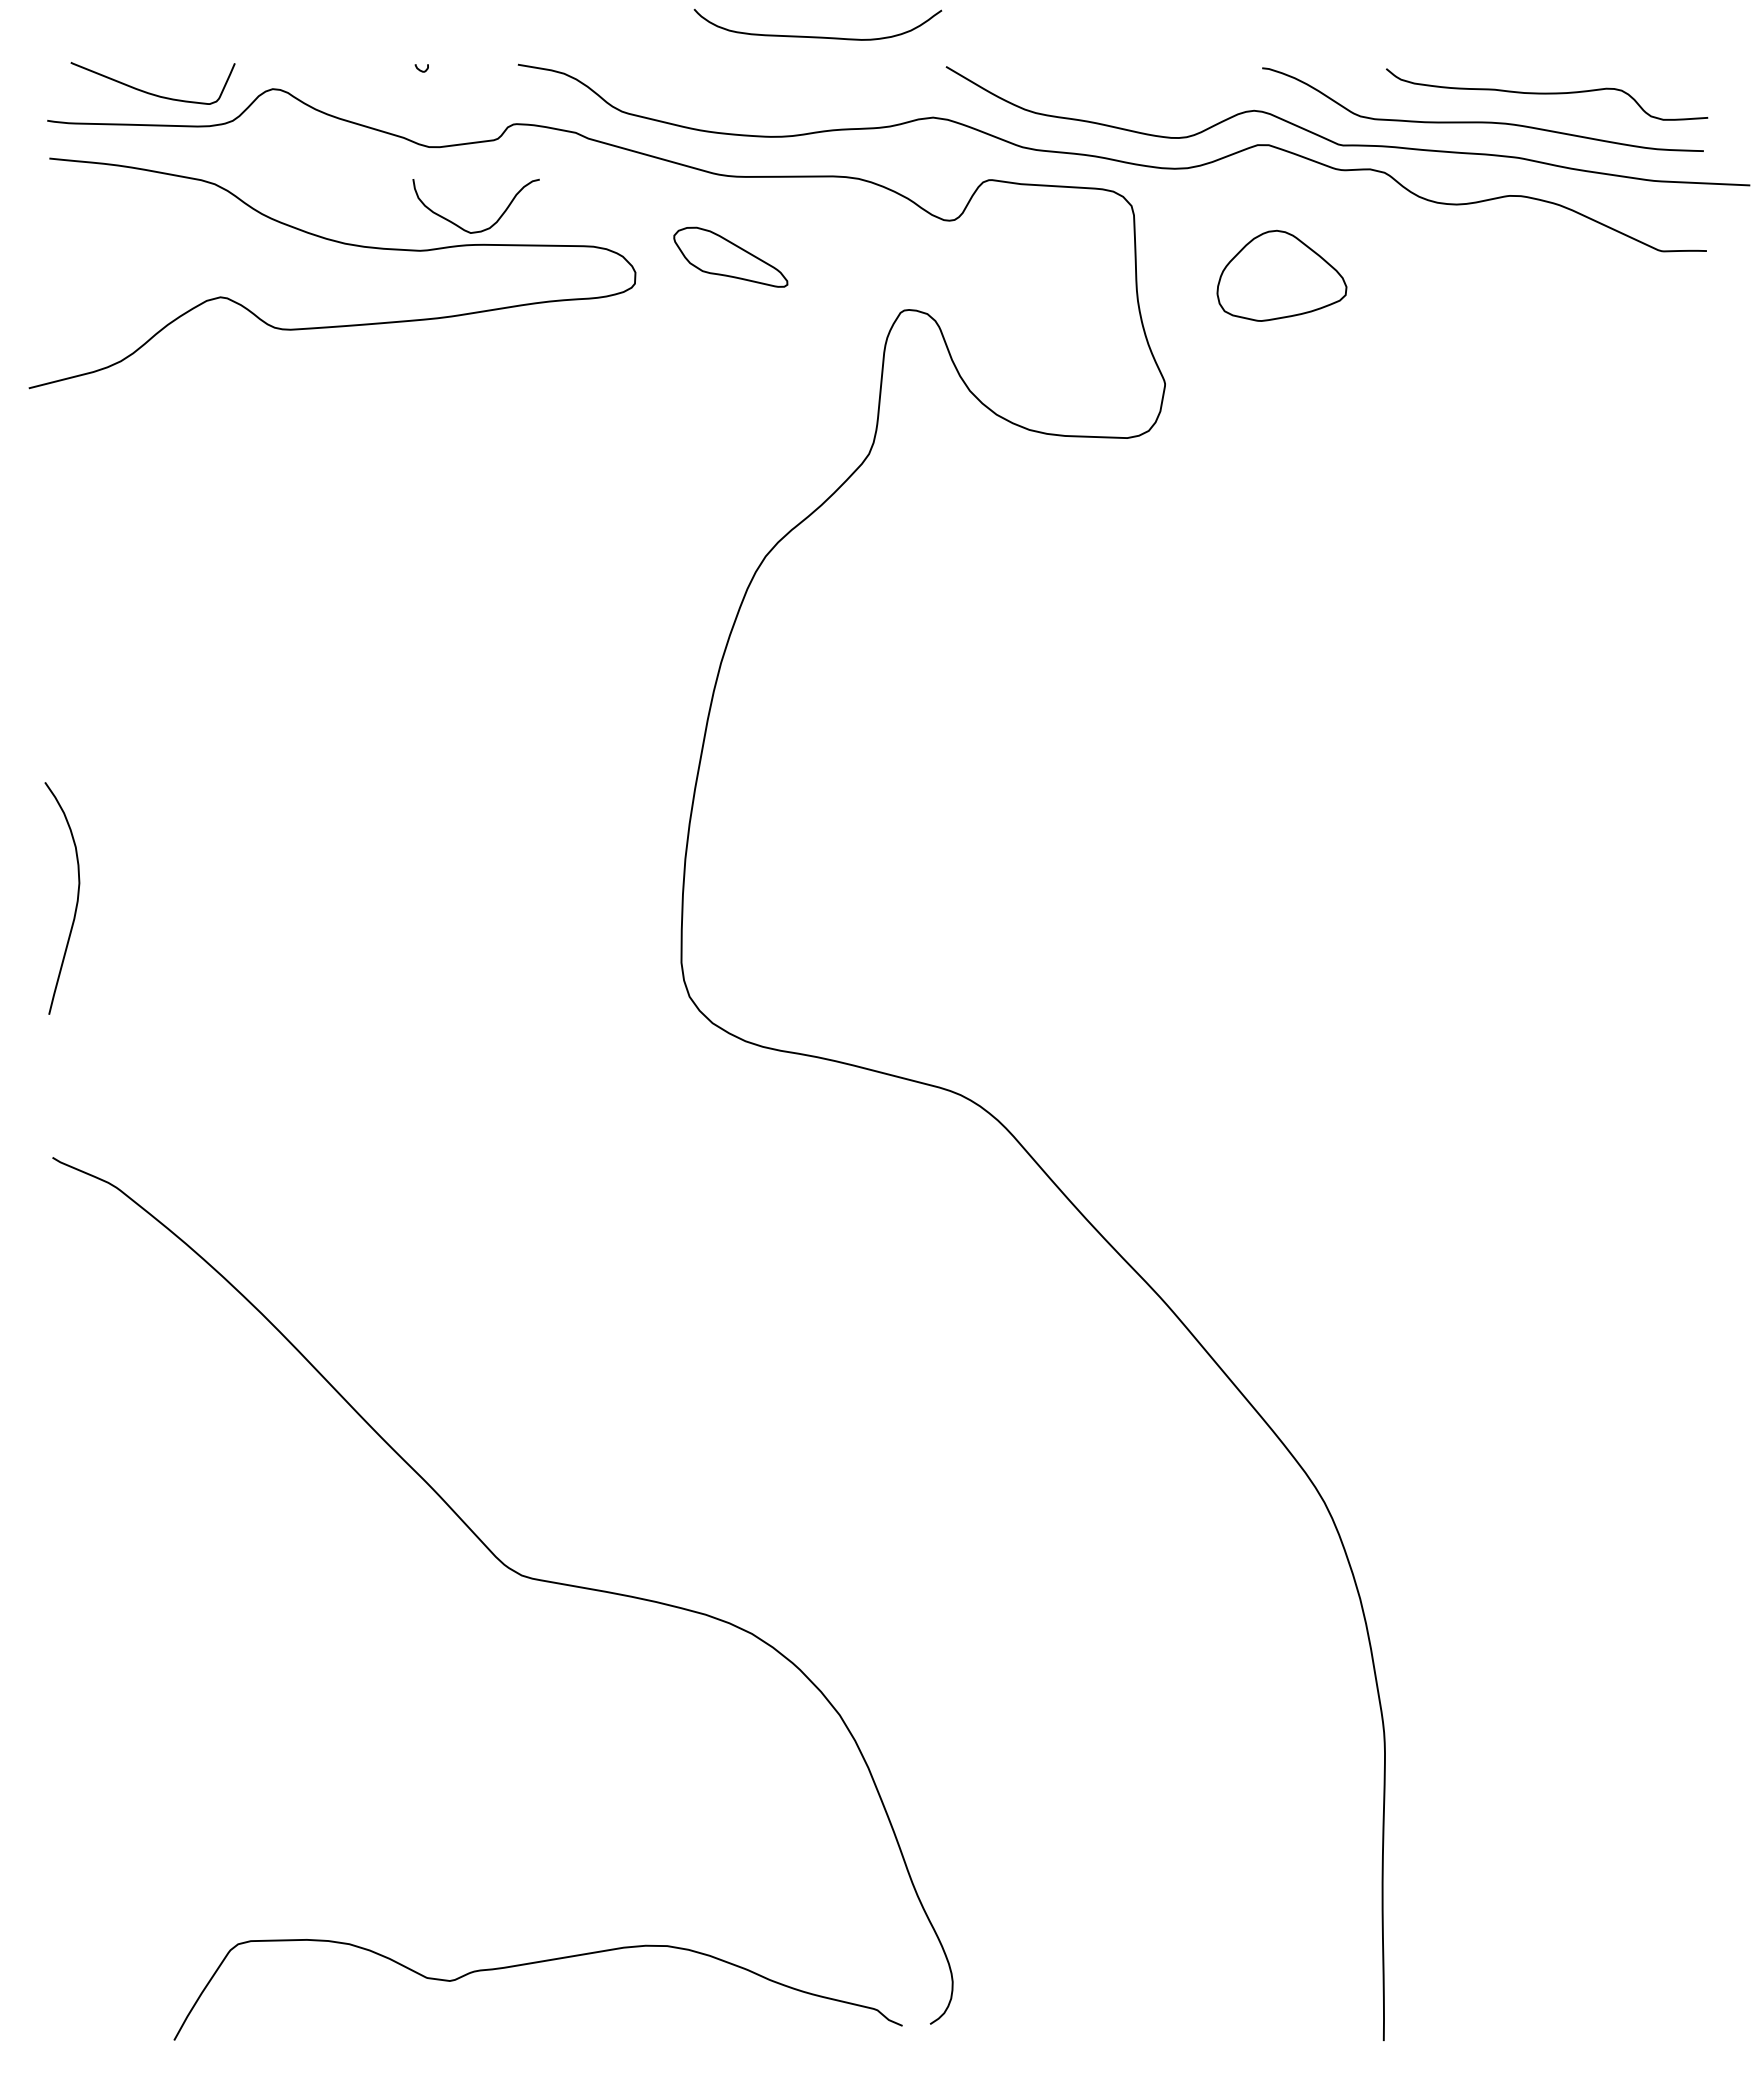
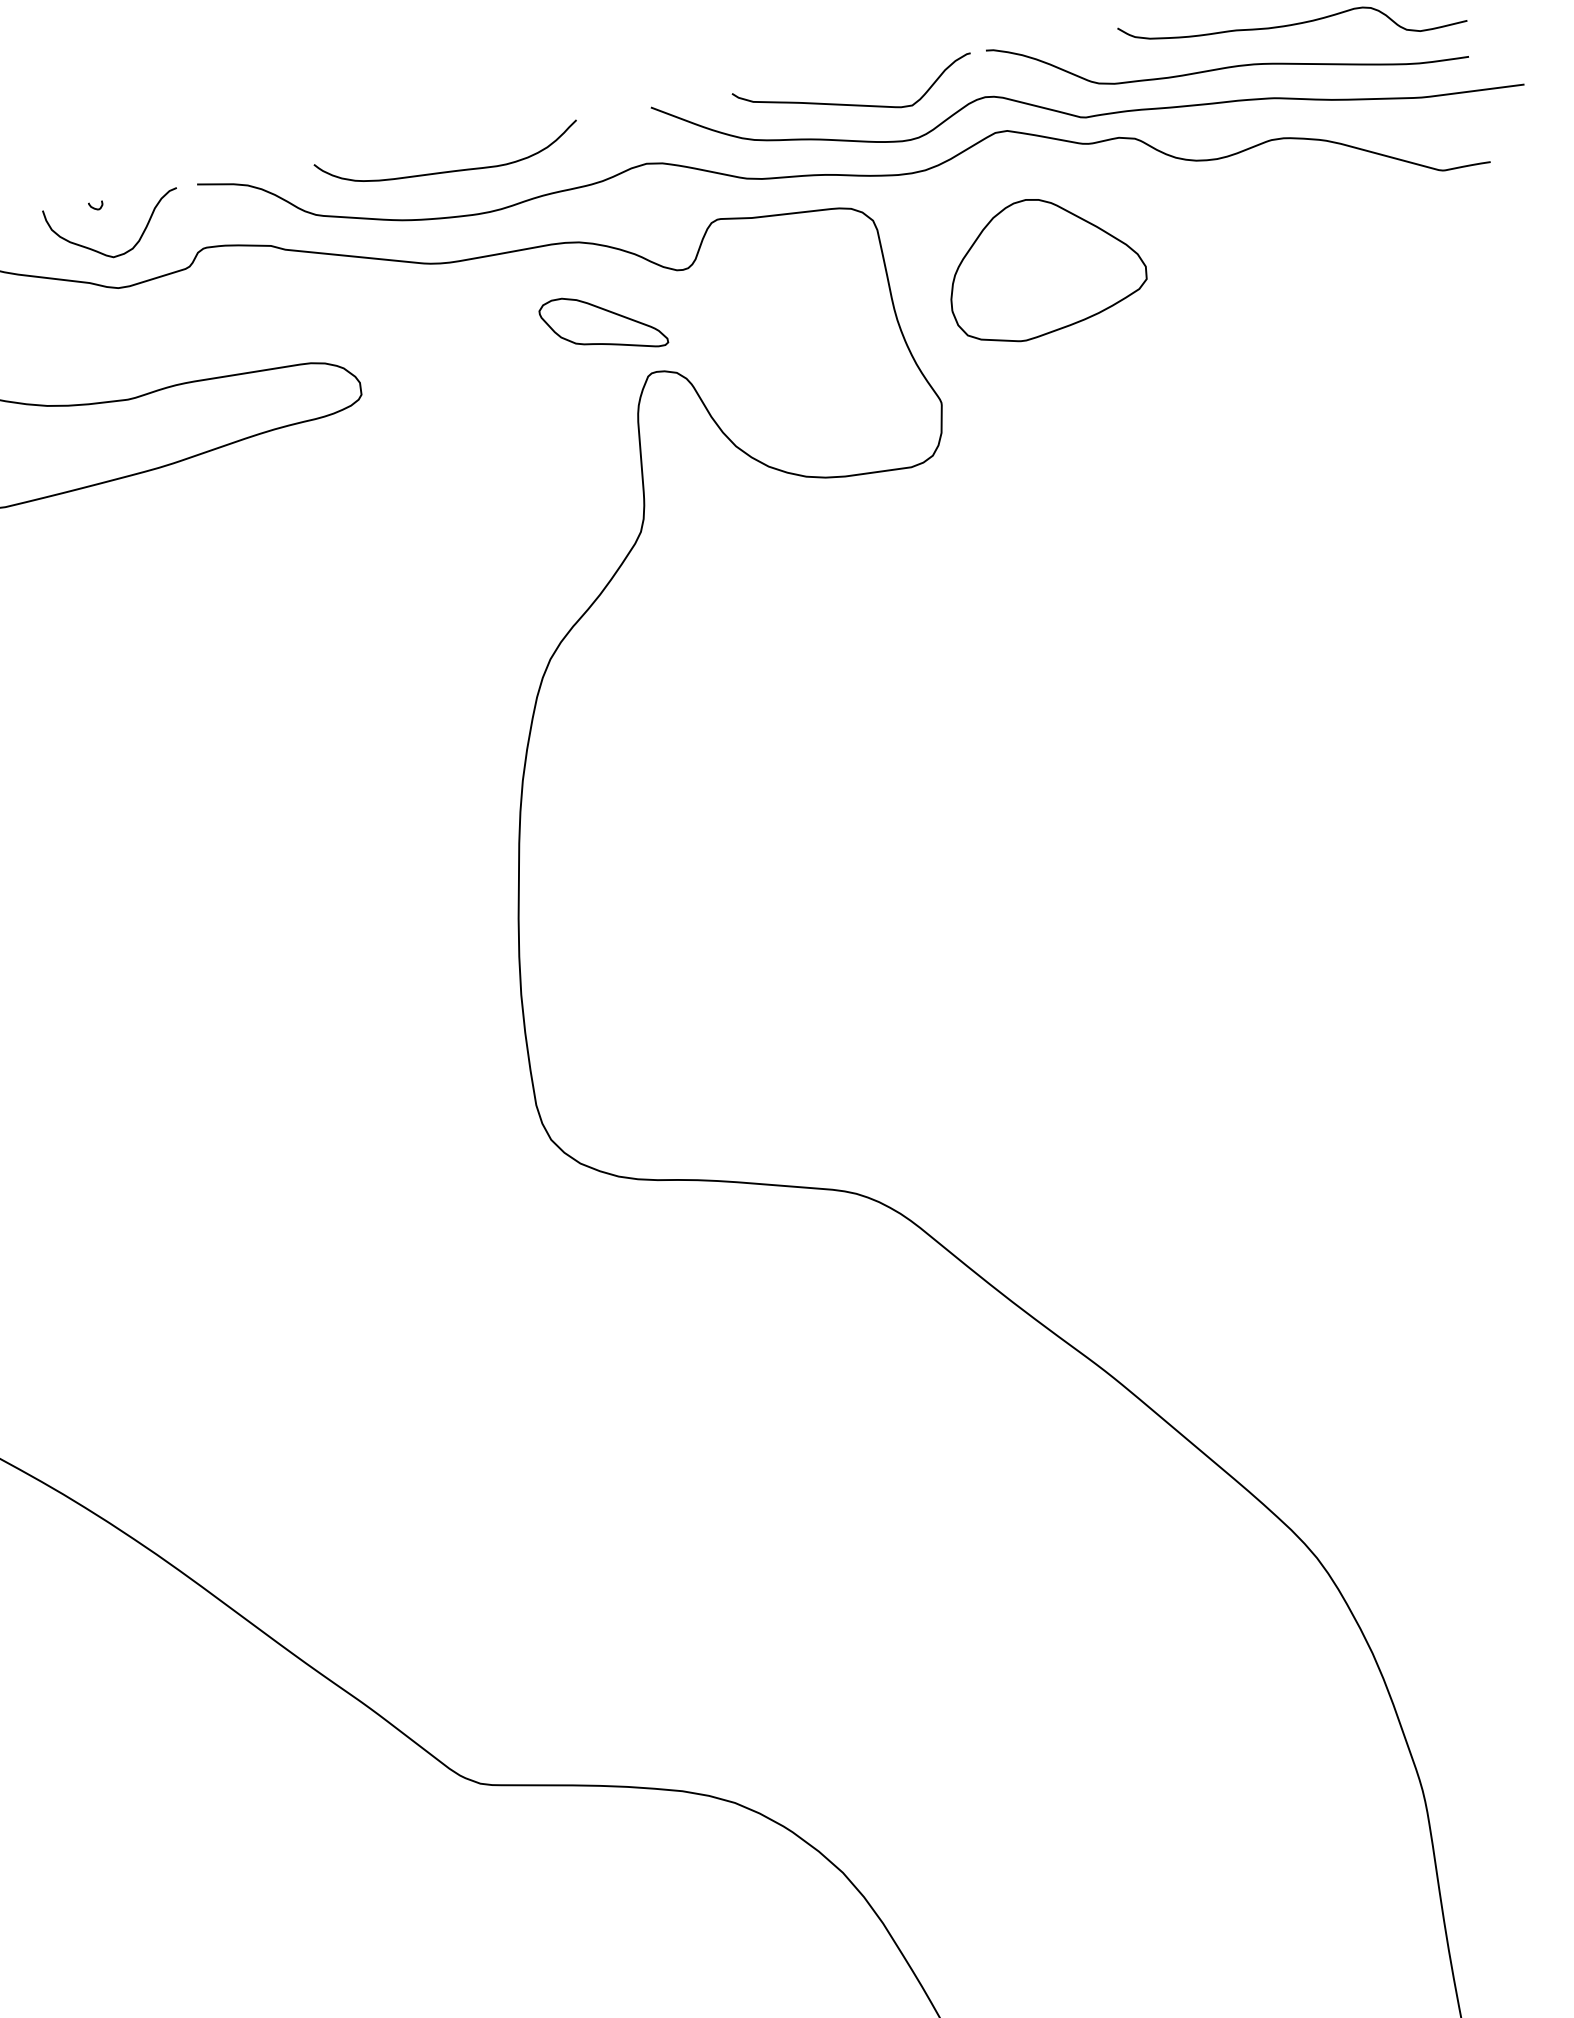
curve: (817, 36) -> (449, 170), moved
curve: (1130, 95) -> (851, 103), added
curve: (485, 228) -> (128, 249), moved
part: (730, 256) -> (602, 322), moved
part: (1281, 275) -> (1044, 266), size x1.43

